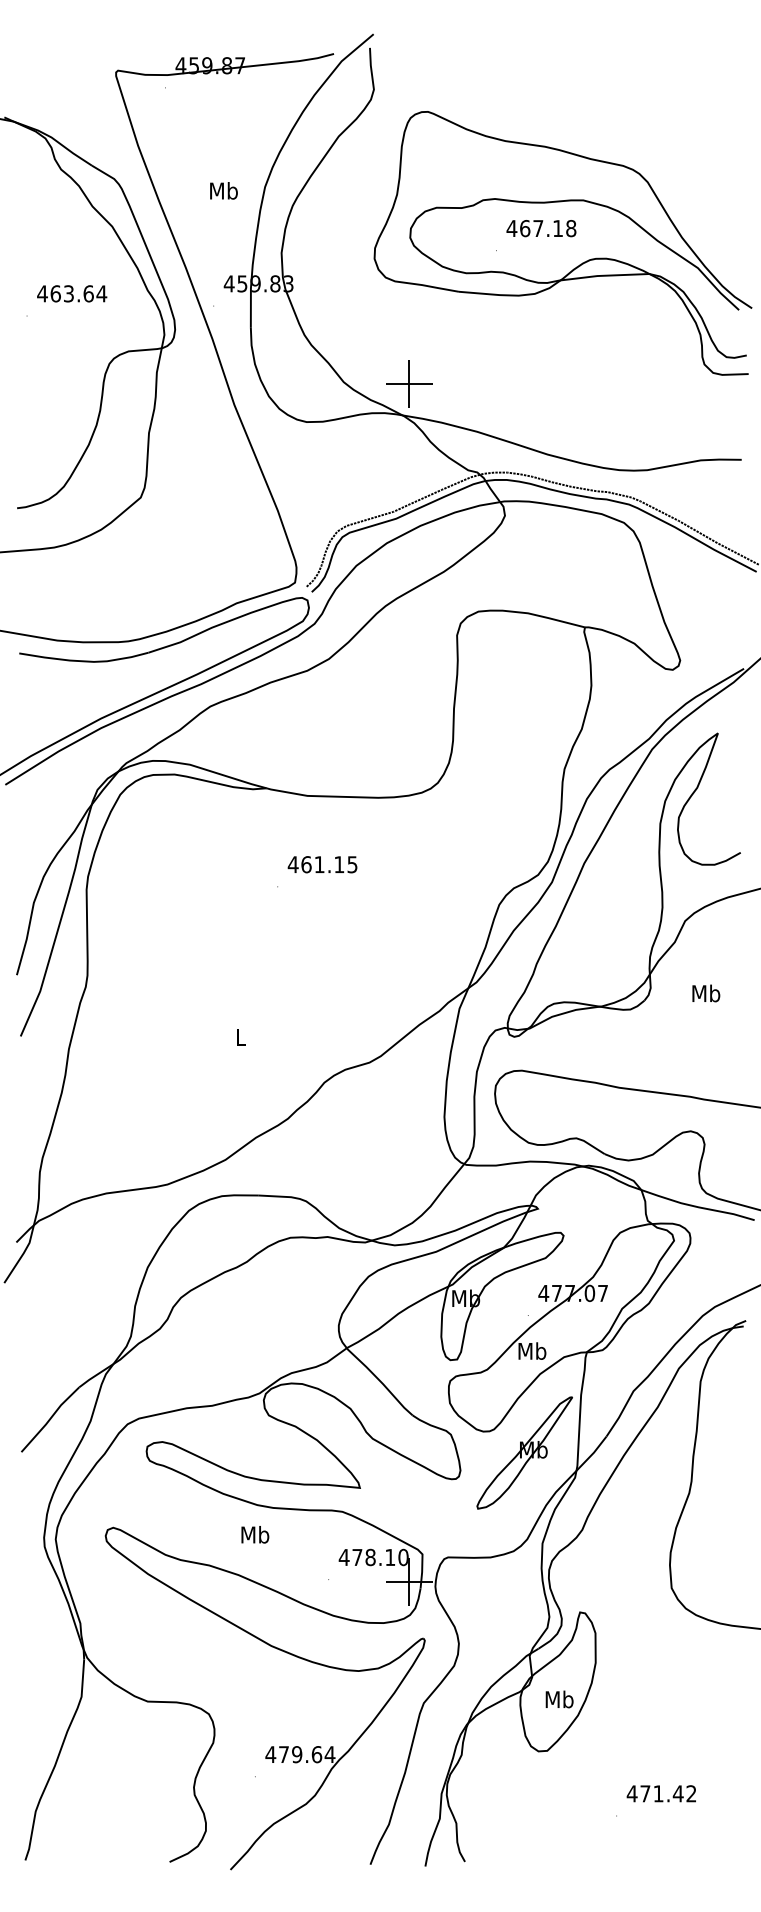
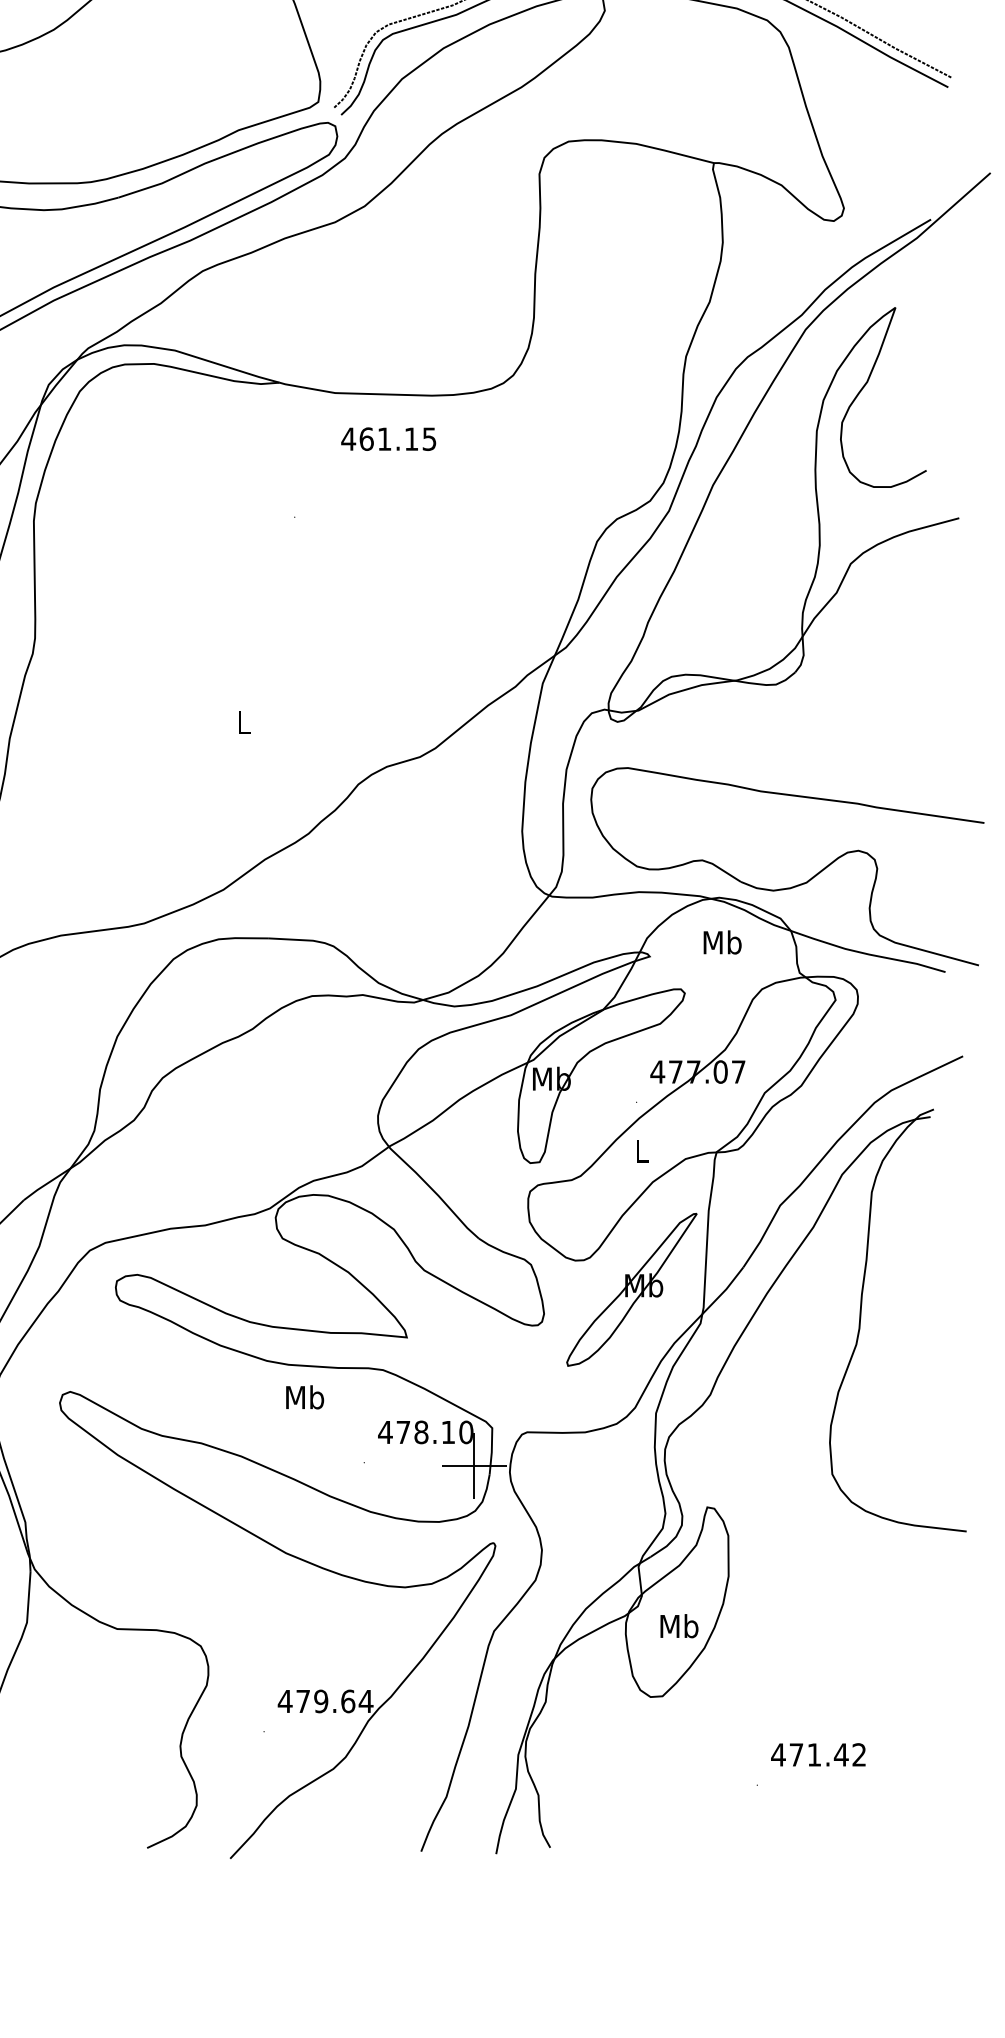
text: (322, 864) -> (388, 438), moved
text: (706, 993) -> (722, 942), moved
text: (532, 1350) -> (642, 1149), Mb -> L
text: (255, 1534) -> (305, 1396), moved

